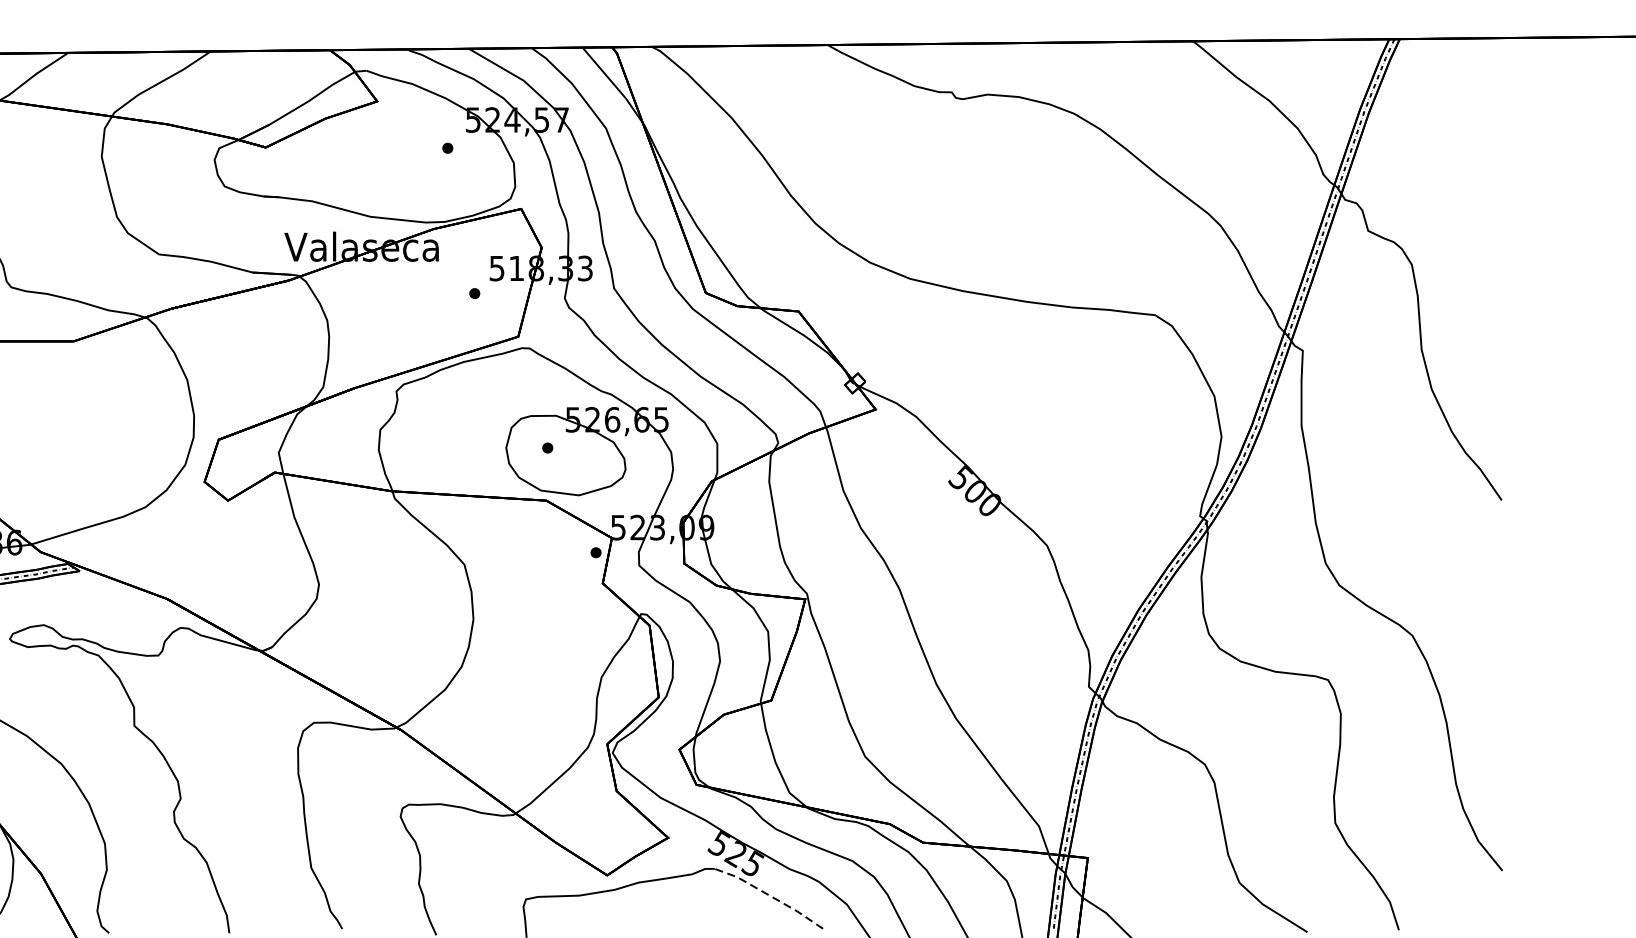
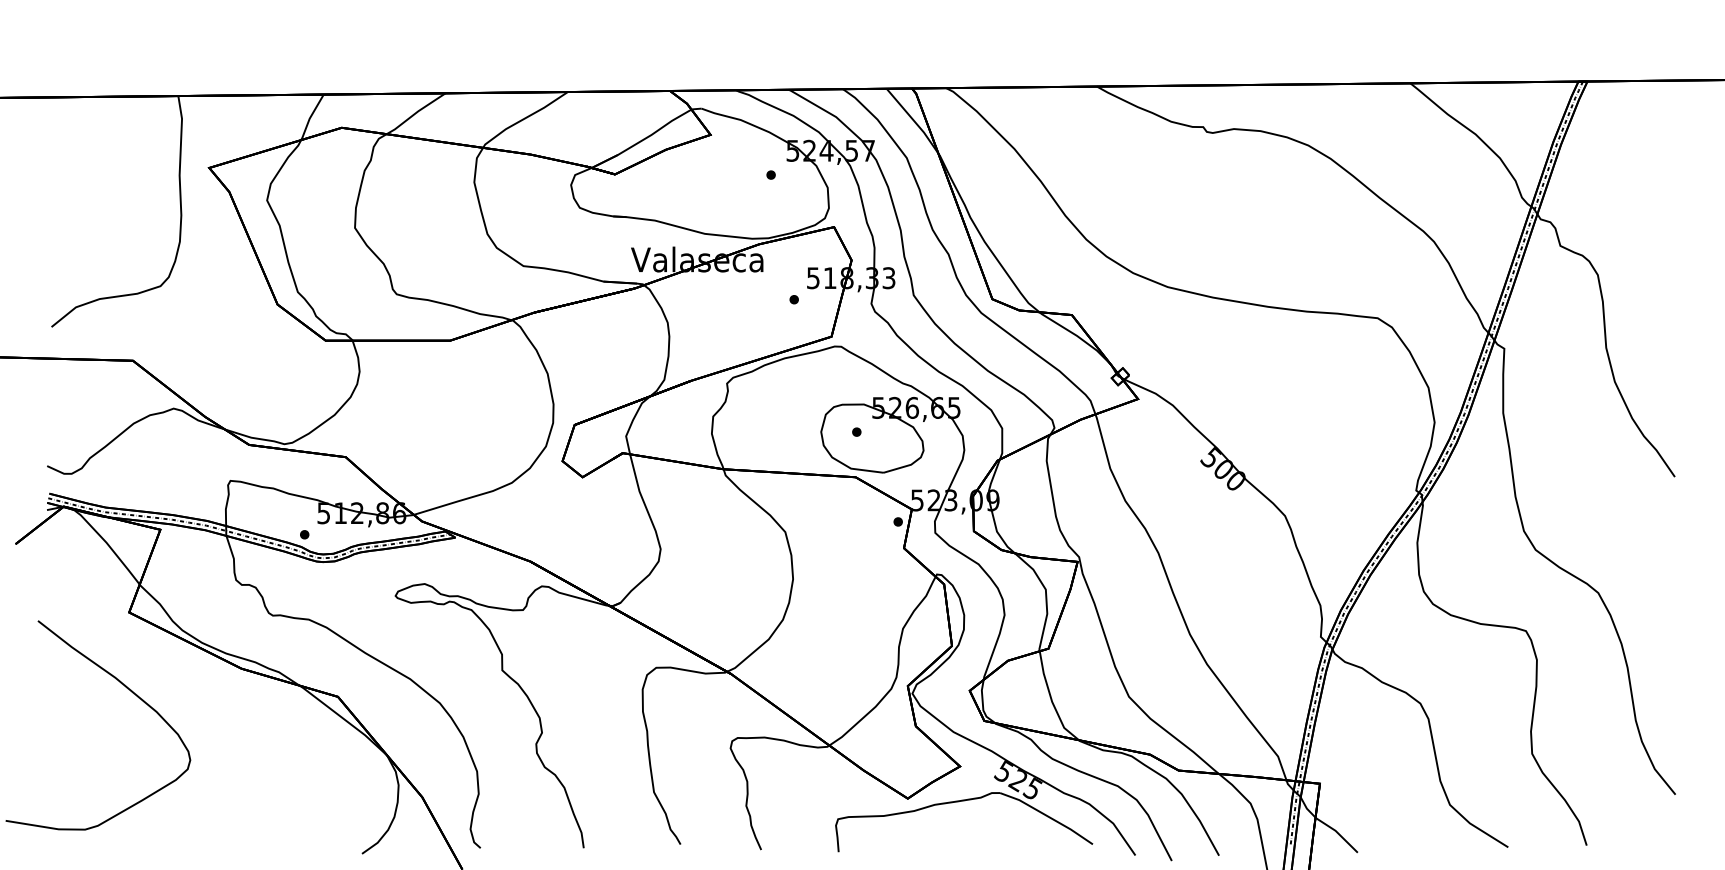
line: (770, 896) -> (1047, 816), dashed -> solid

